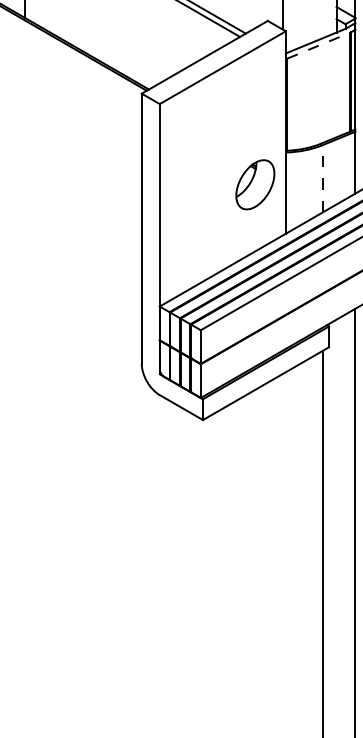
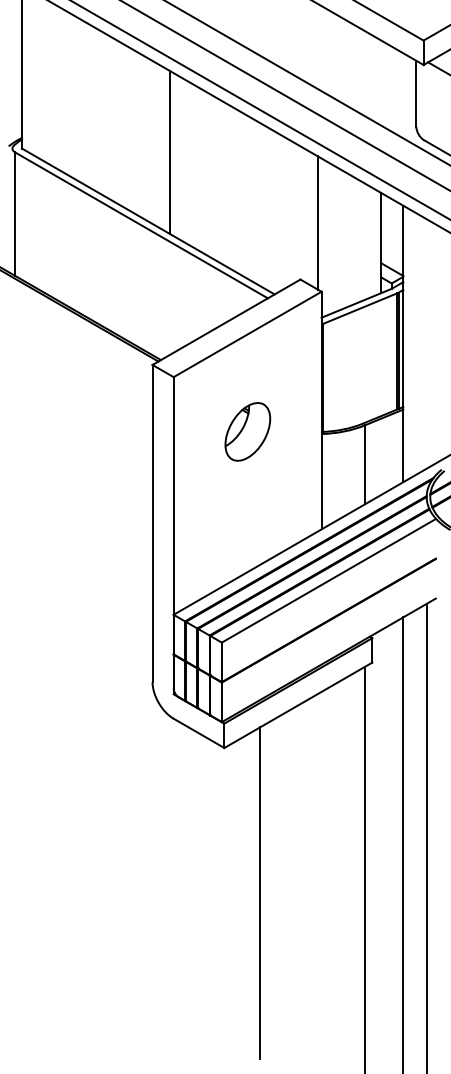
line: (318, 45) -> (360, 308), dashed -> solid
line: (323, 178) -> (365, 464), dashed -> solid
part: (255, 184) -> (247, 431), moved
line: (233, 544) -> (260, 893), added

